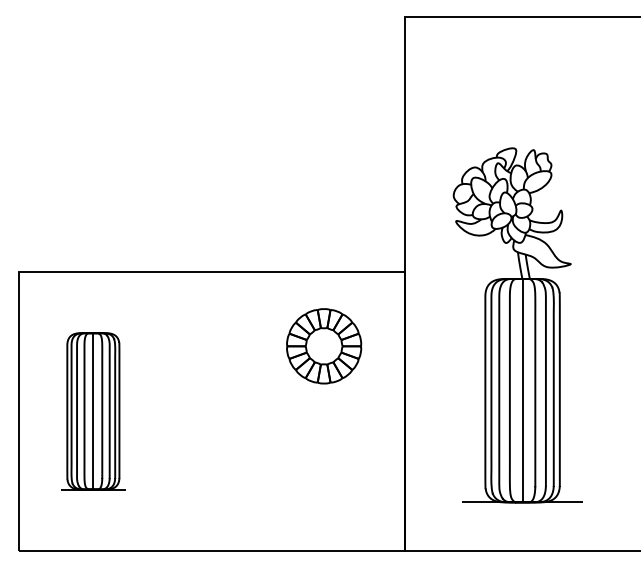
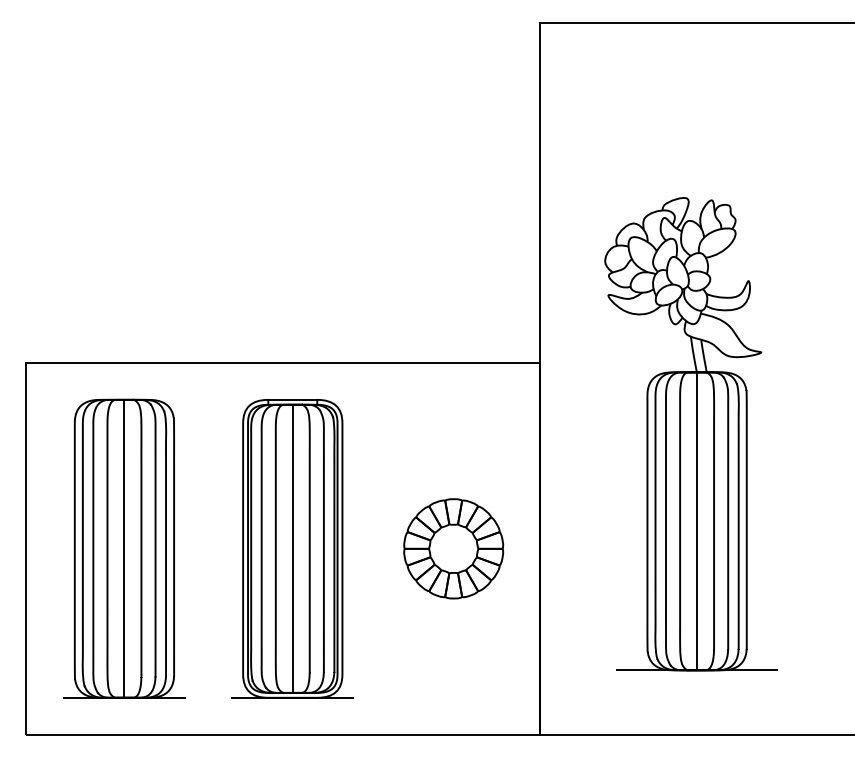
part: (324, 346) -> (454, 549), moved
part: (219, 410) -> (292, 547), added
part: (93, 411) -> (124, 549), size x1.43

